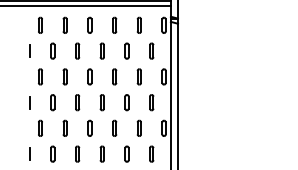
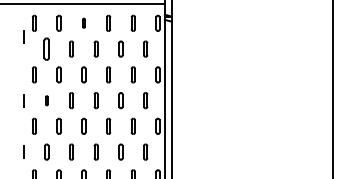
part: (89, 24) -> (83, 22), size x0.6
line: (29, 50) -> (23, 36), moved
part: (52, 50) -> (46, 48), size x1.4
part: (52, 102) -> (46, 100), size x0.6

